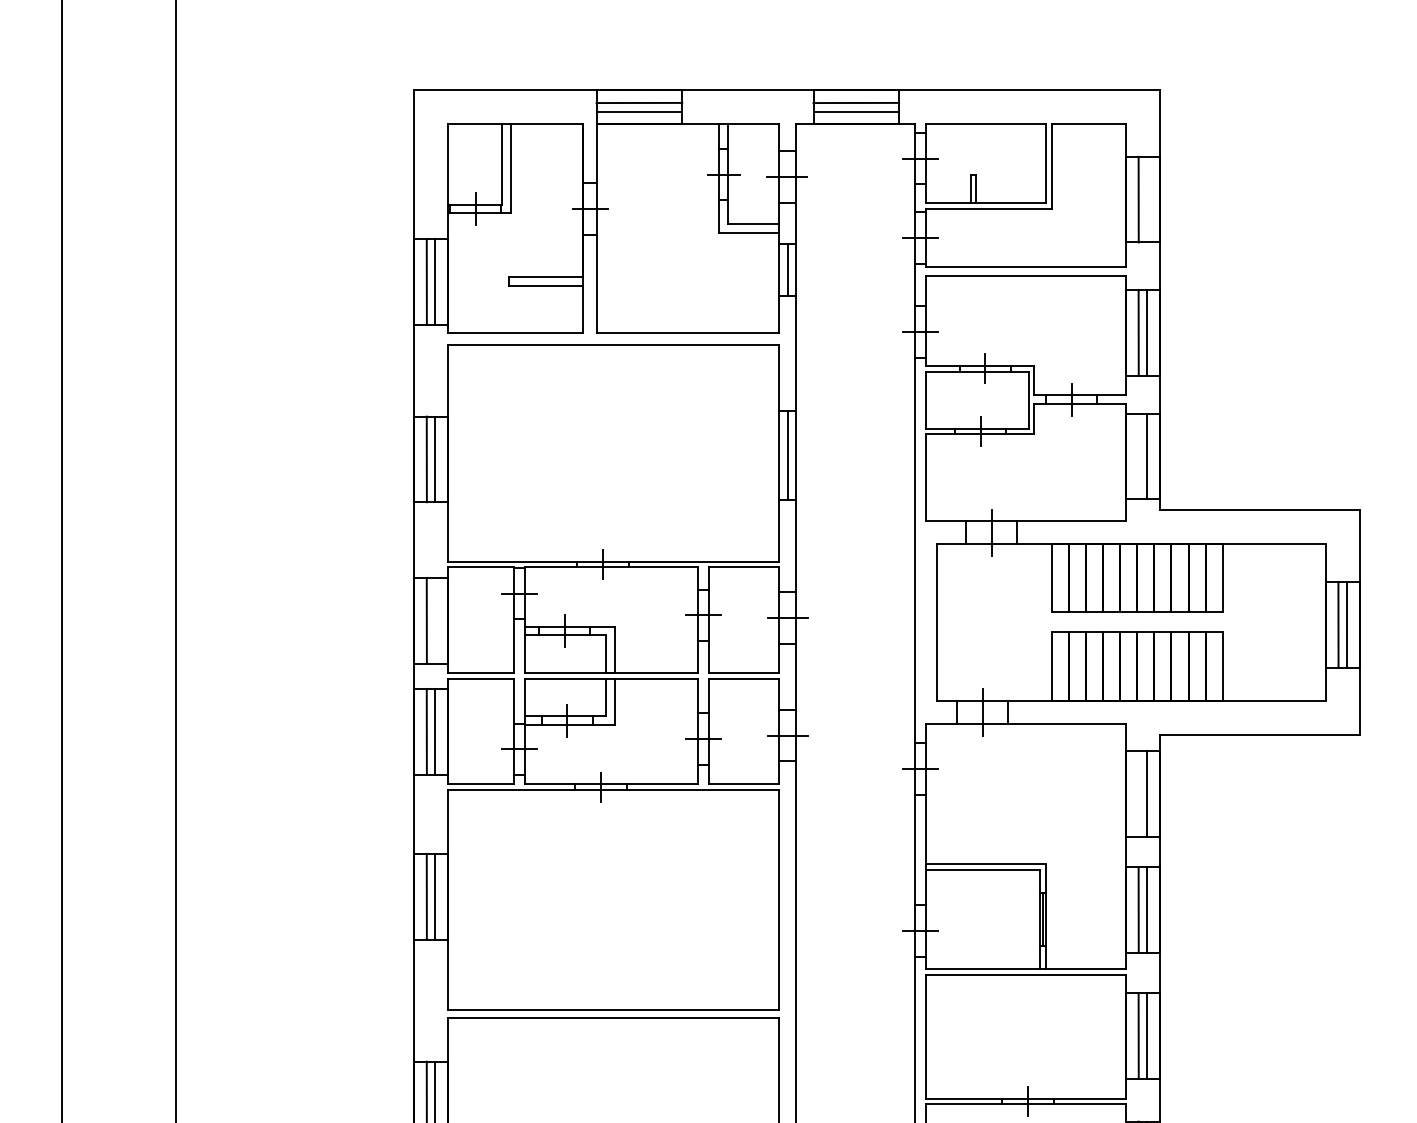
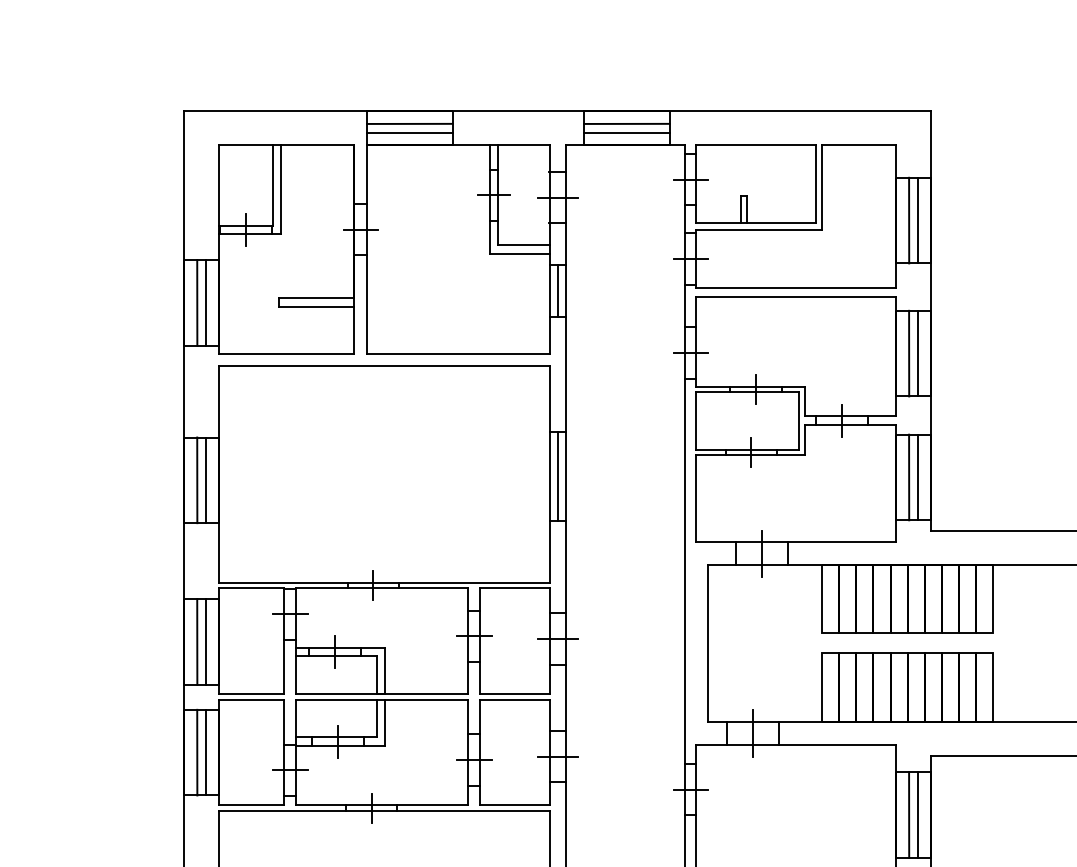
line: (1147, 199) -> (917, 220), added
line: (1138, 456) -> (908, 477), added
line: (435, 620) -> (205, 641), added
line: (1138, 793) -> (908, 814), added

